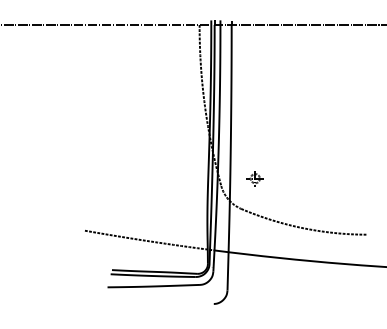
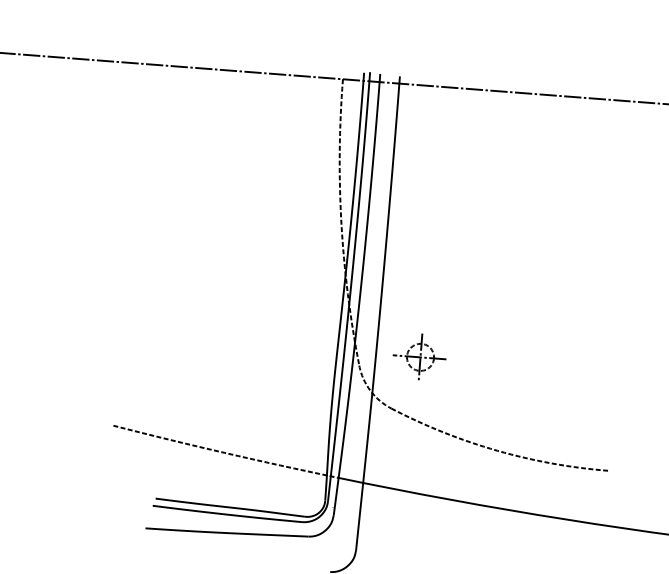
part: (254, 178) -> (418, 356), size x1.67

